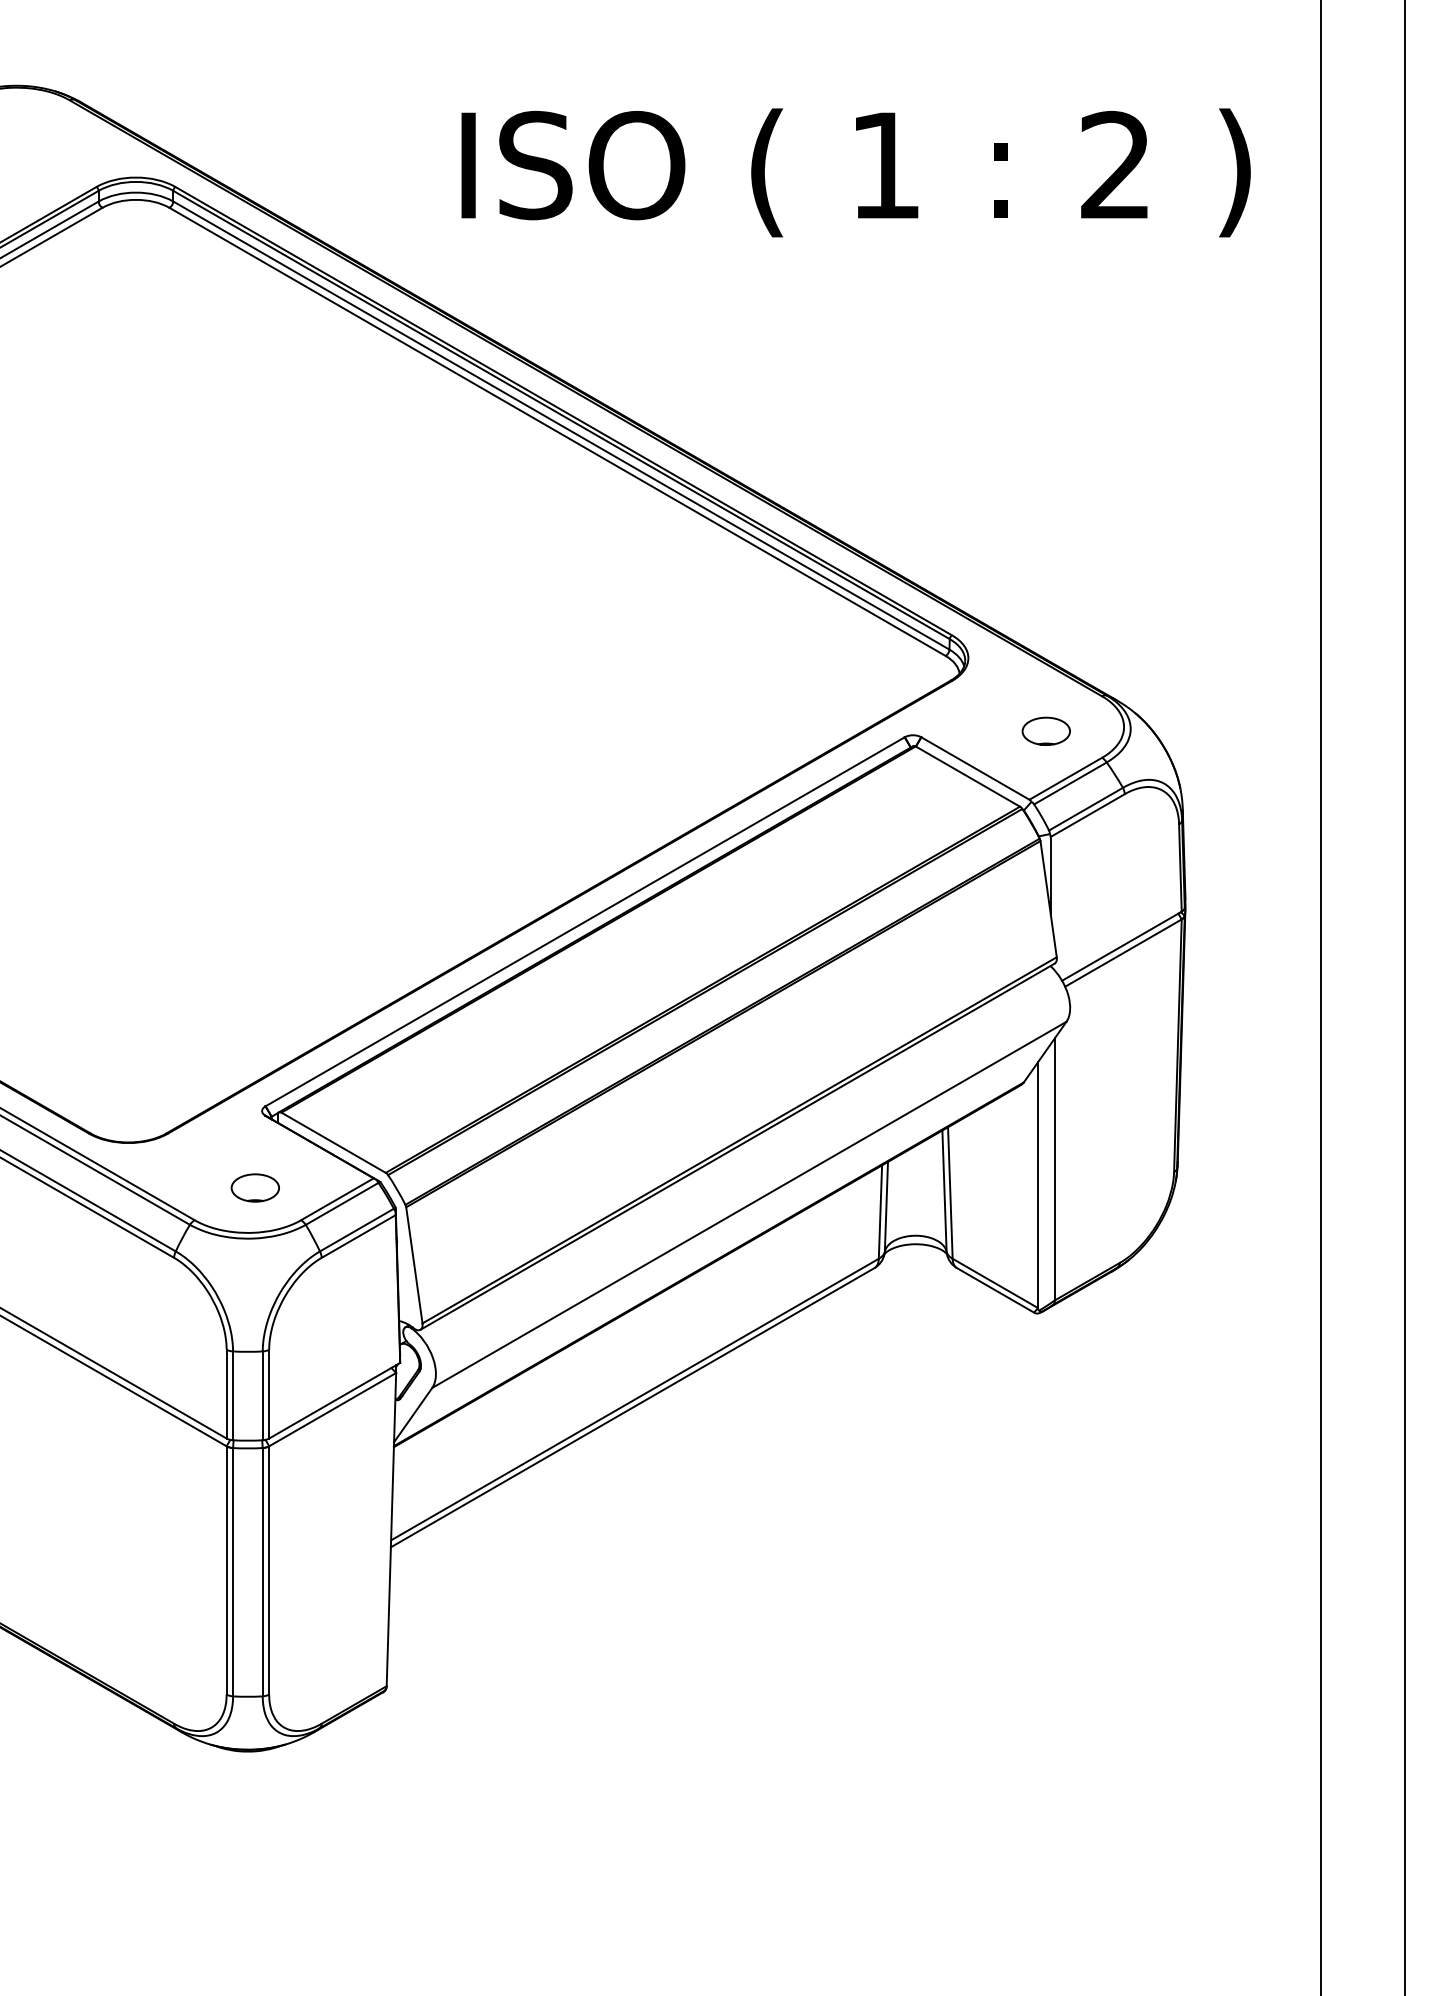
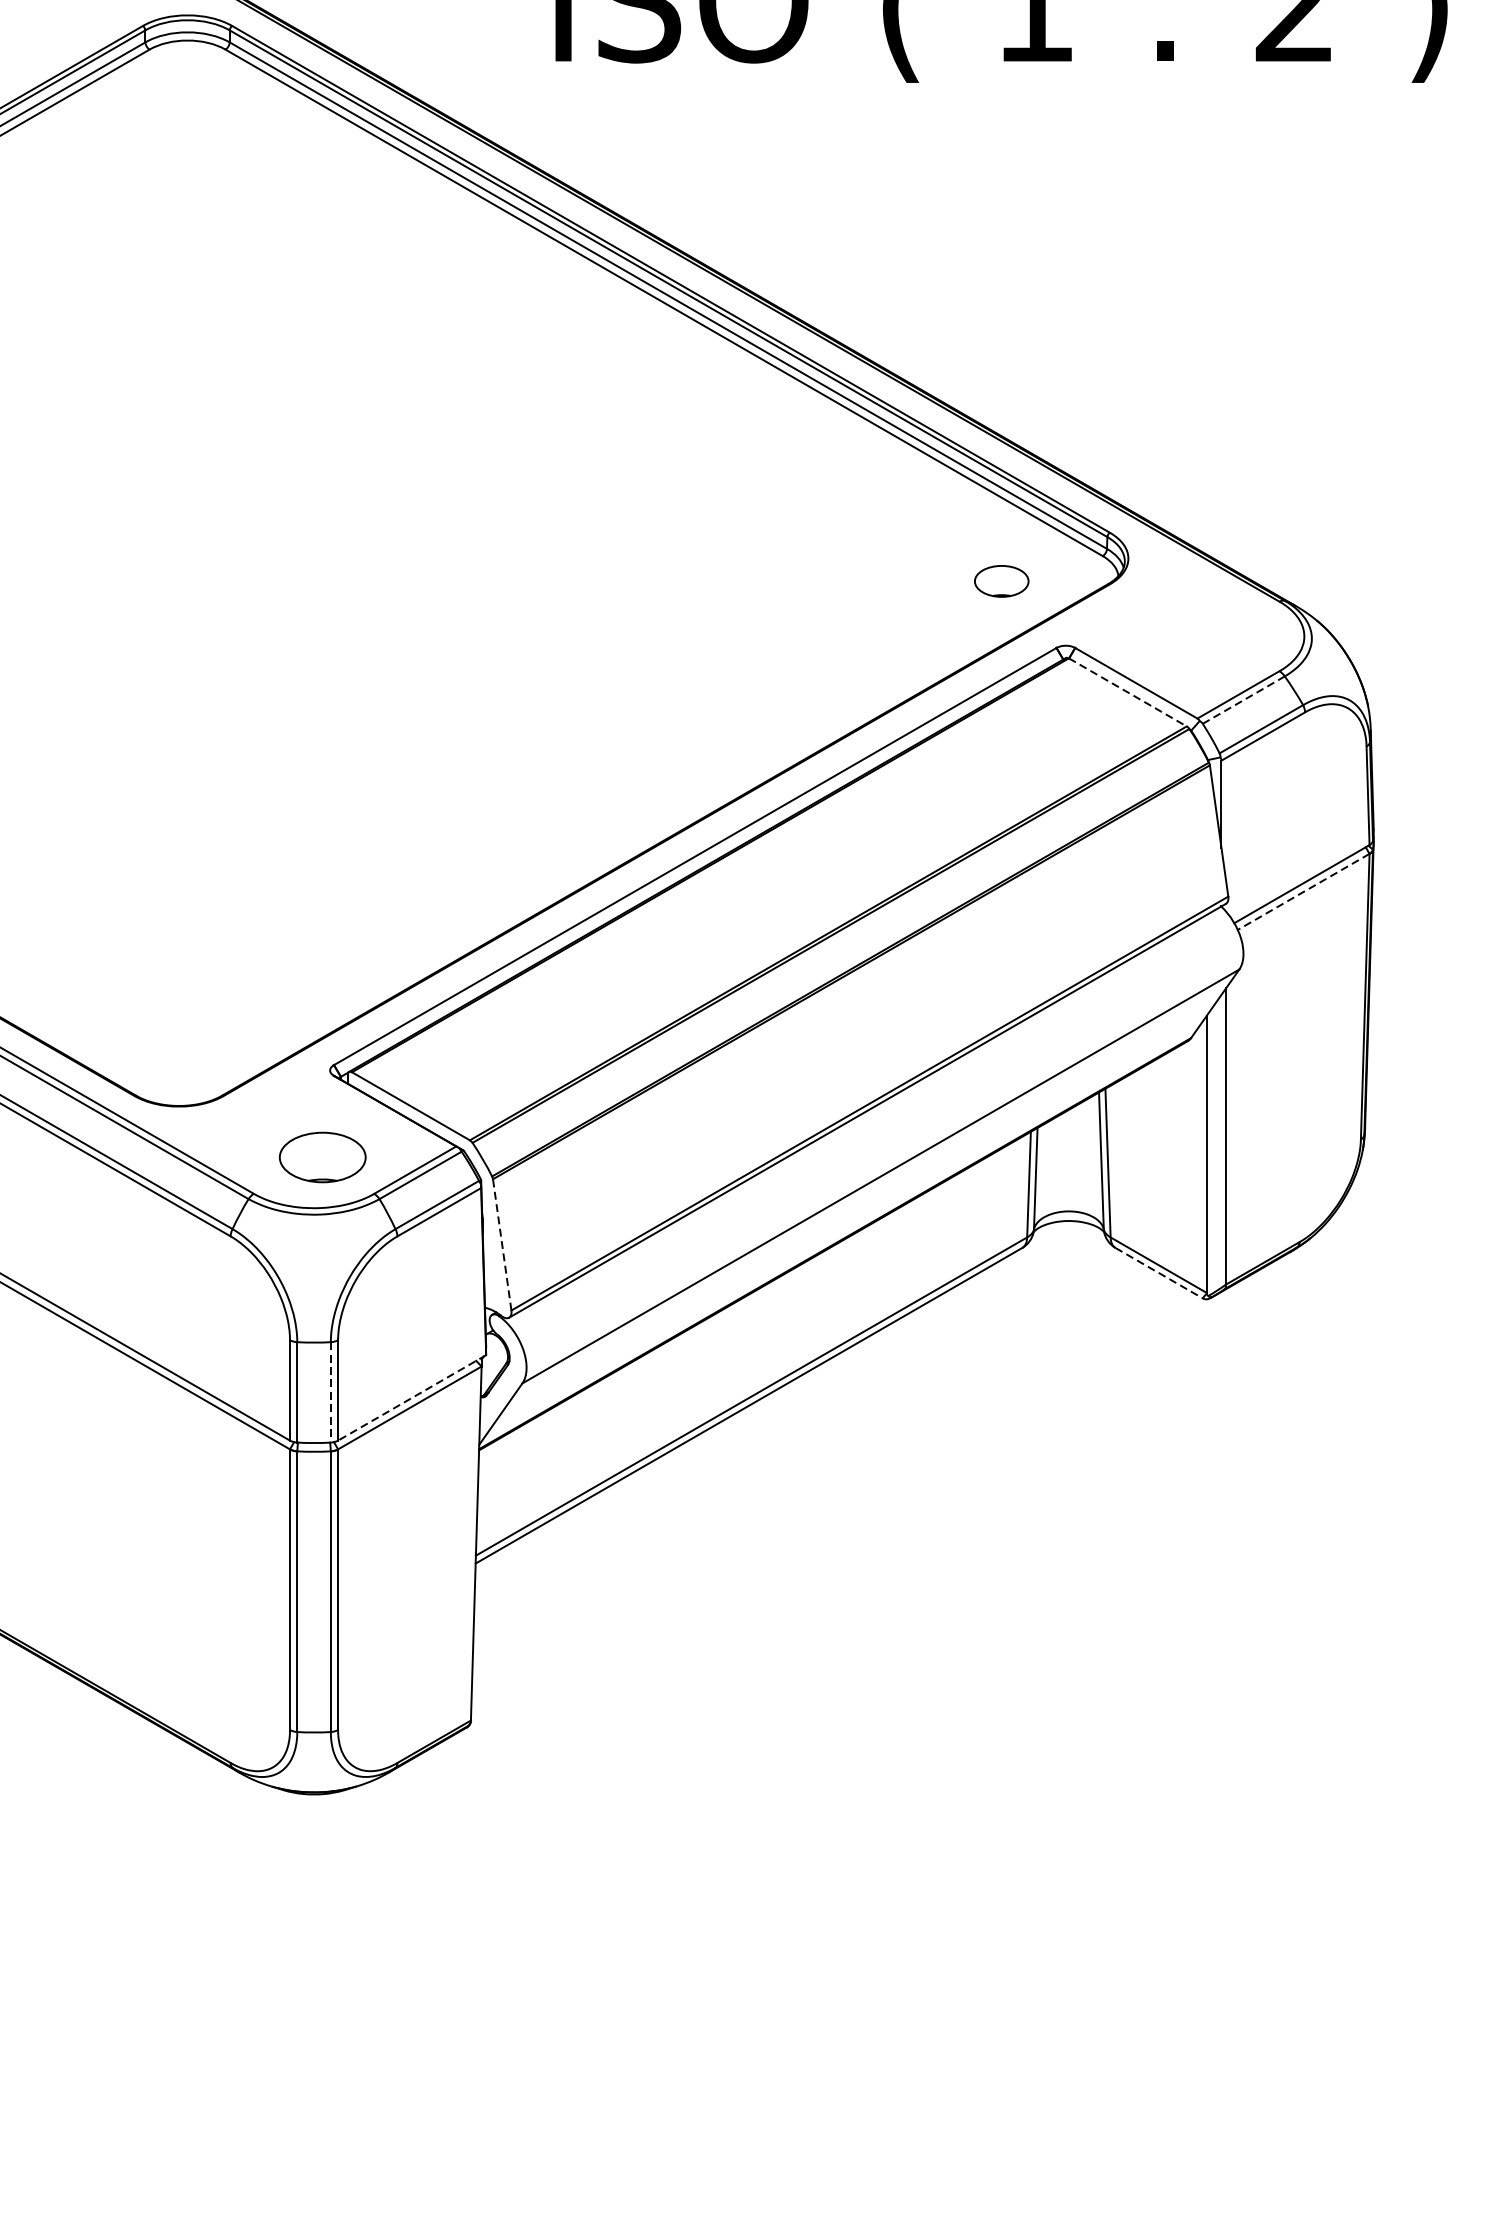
part: (1045, 730) -> (1000, 580), moved
line: (968, 776) -> (1128, 692), solid -> dashed
line: (1070, 783) -> (1243, 700), solid -> dashed
line: (1123, 953) -> (1303, 892), solid -> dashed
part: (254, 1187) -> (321, 1156), size x1.6
line: (414, 1265) -> (502, 1245), solid -> dashed
line: (995, 1290) -> (1159, 1273), solid -> dashed
line: (262, 1396) -> (330, 1393), solid -> dashed
line: (334, 1400) -> (411, 1397), solid -> dashed

